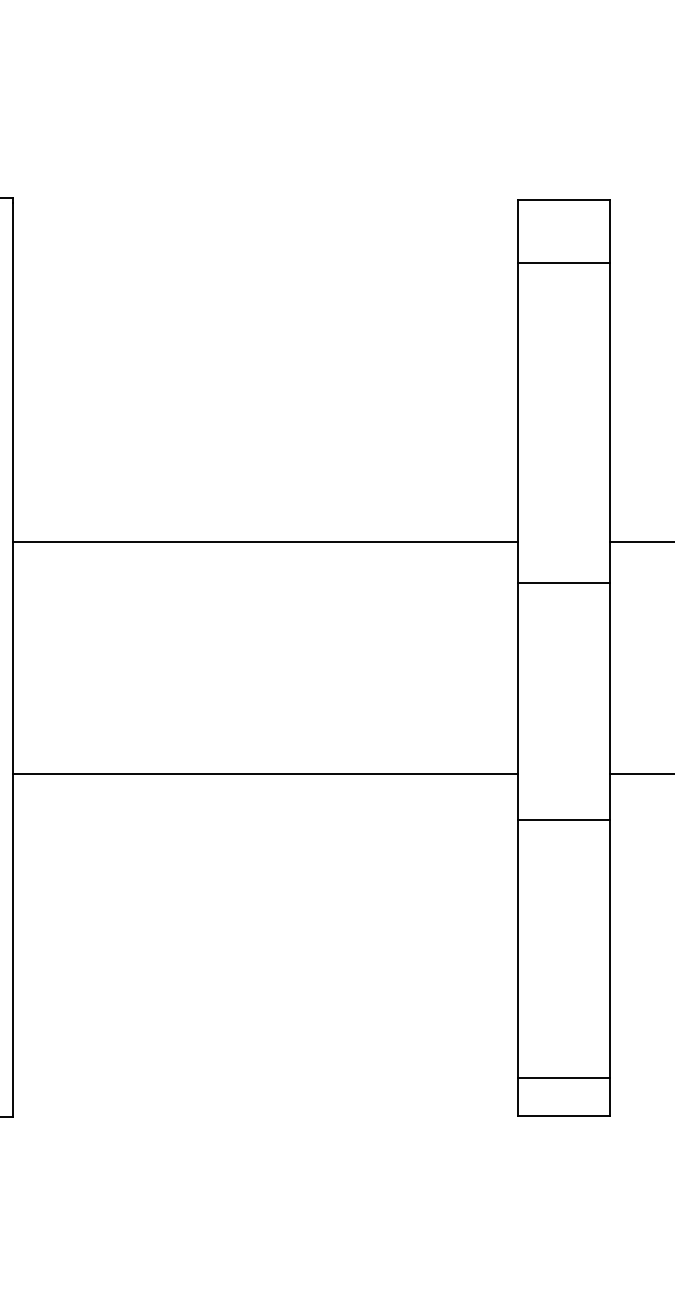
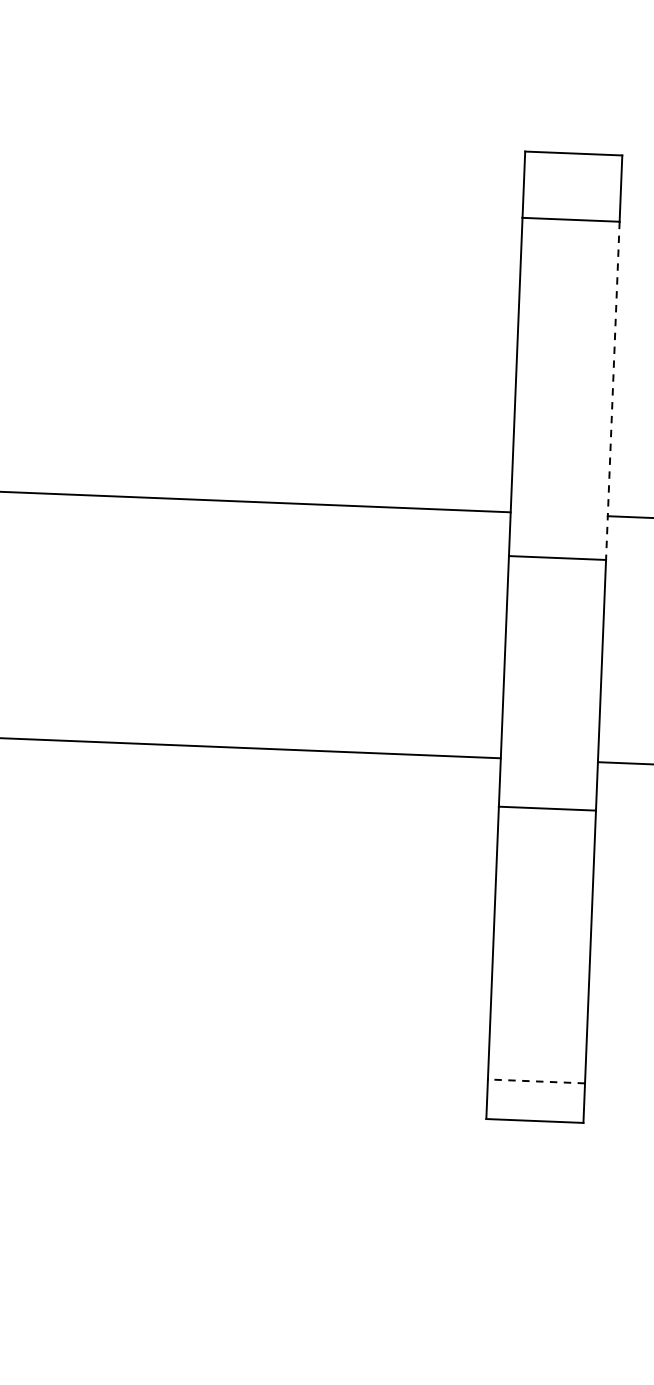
line: (609, 423) -> (612, 391), solid -> dashed
line: (563, 1078) -> (536, 1081), solid -> dashed

